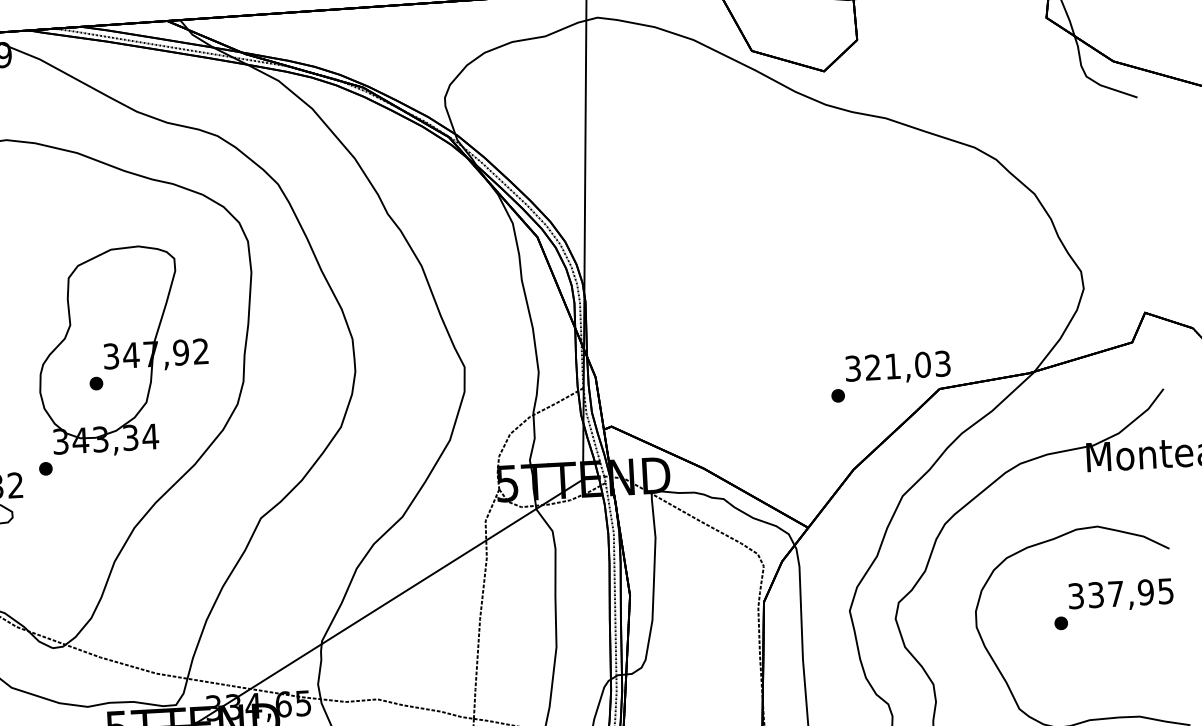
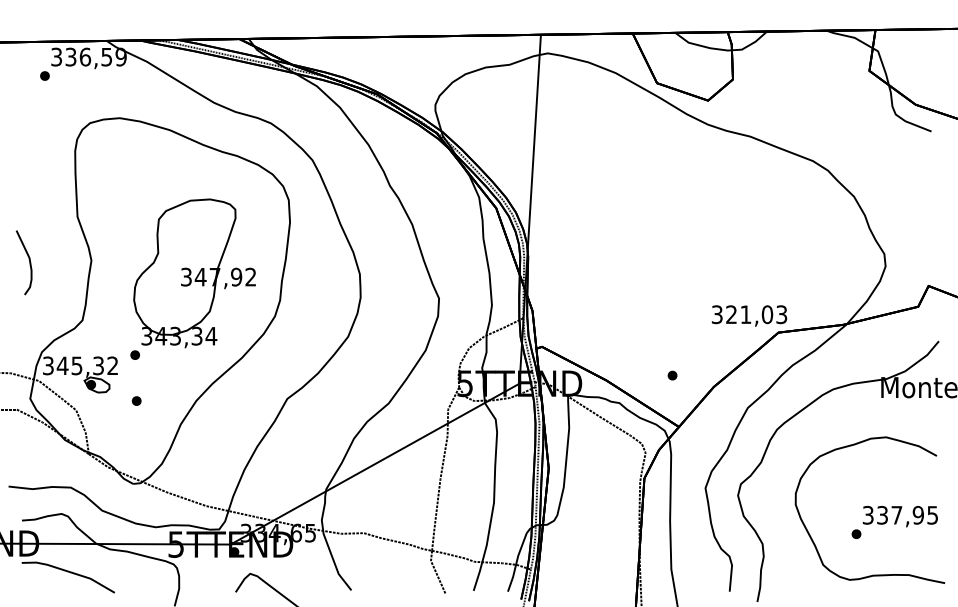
part: (96, 382) -> (136, 400), moved
part: (838, 395) -> (672, 375), moved
text: (1113, 604) -> (894, 522), moved

